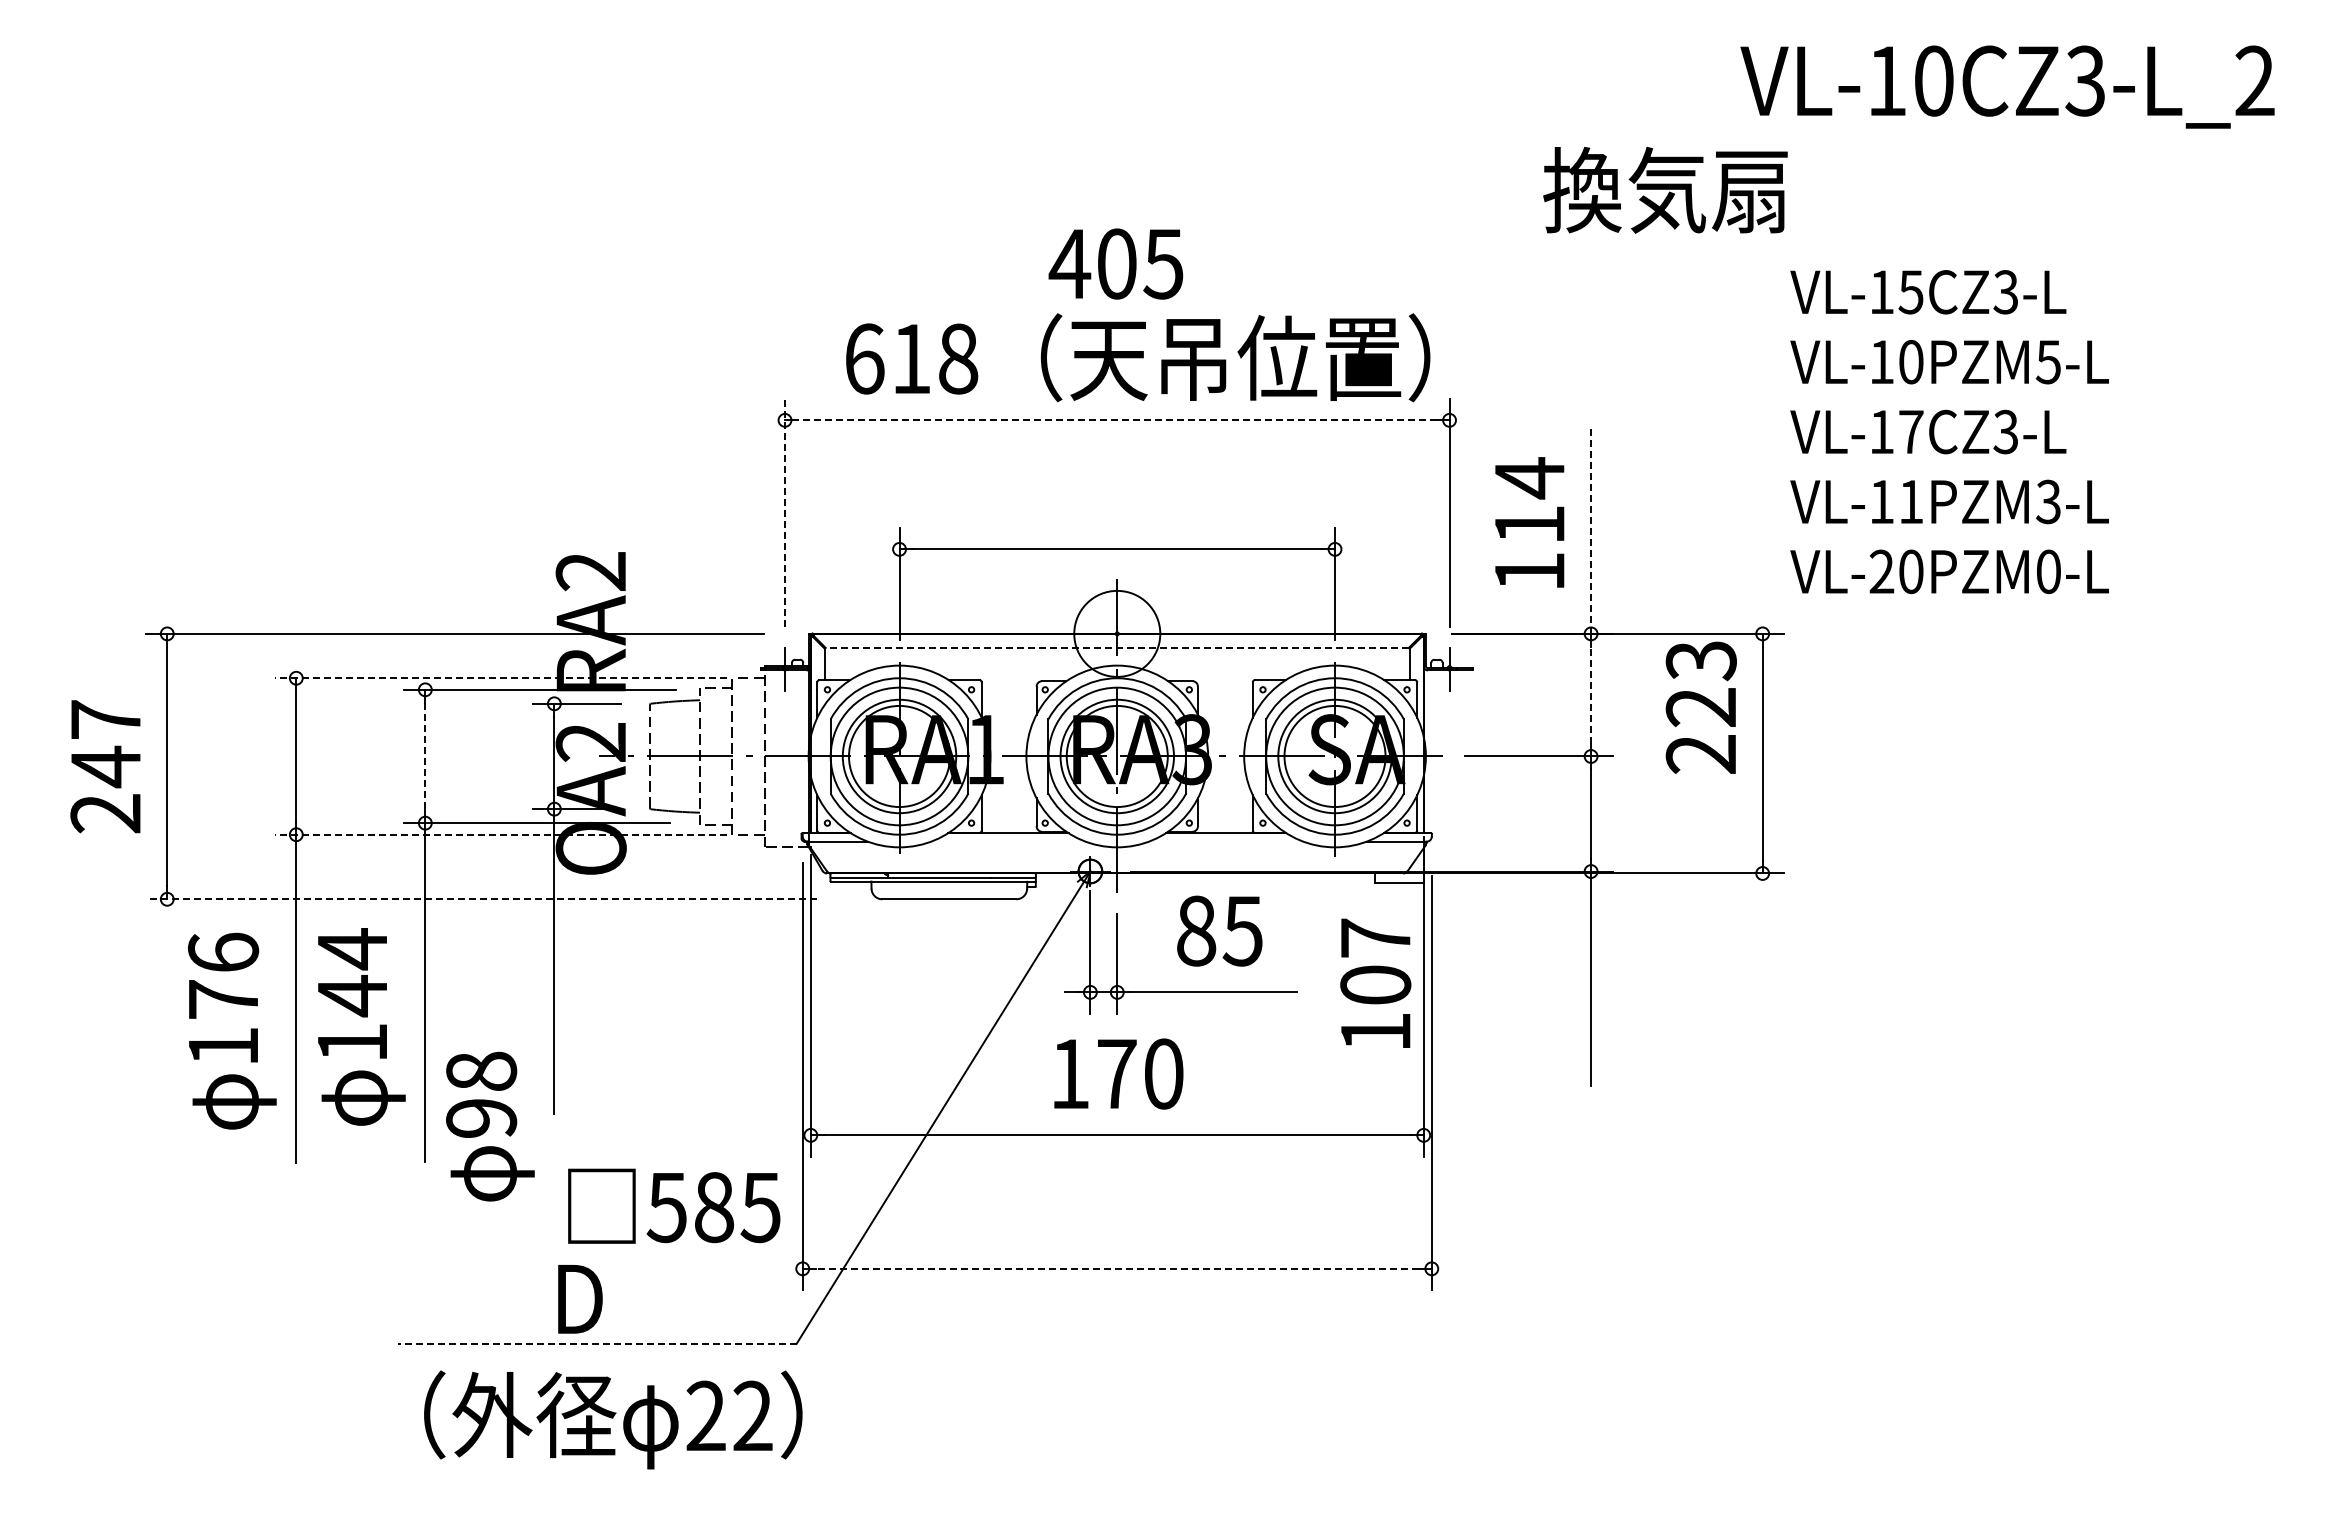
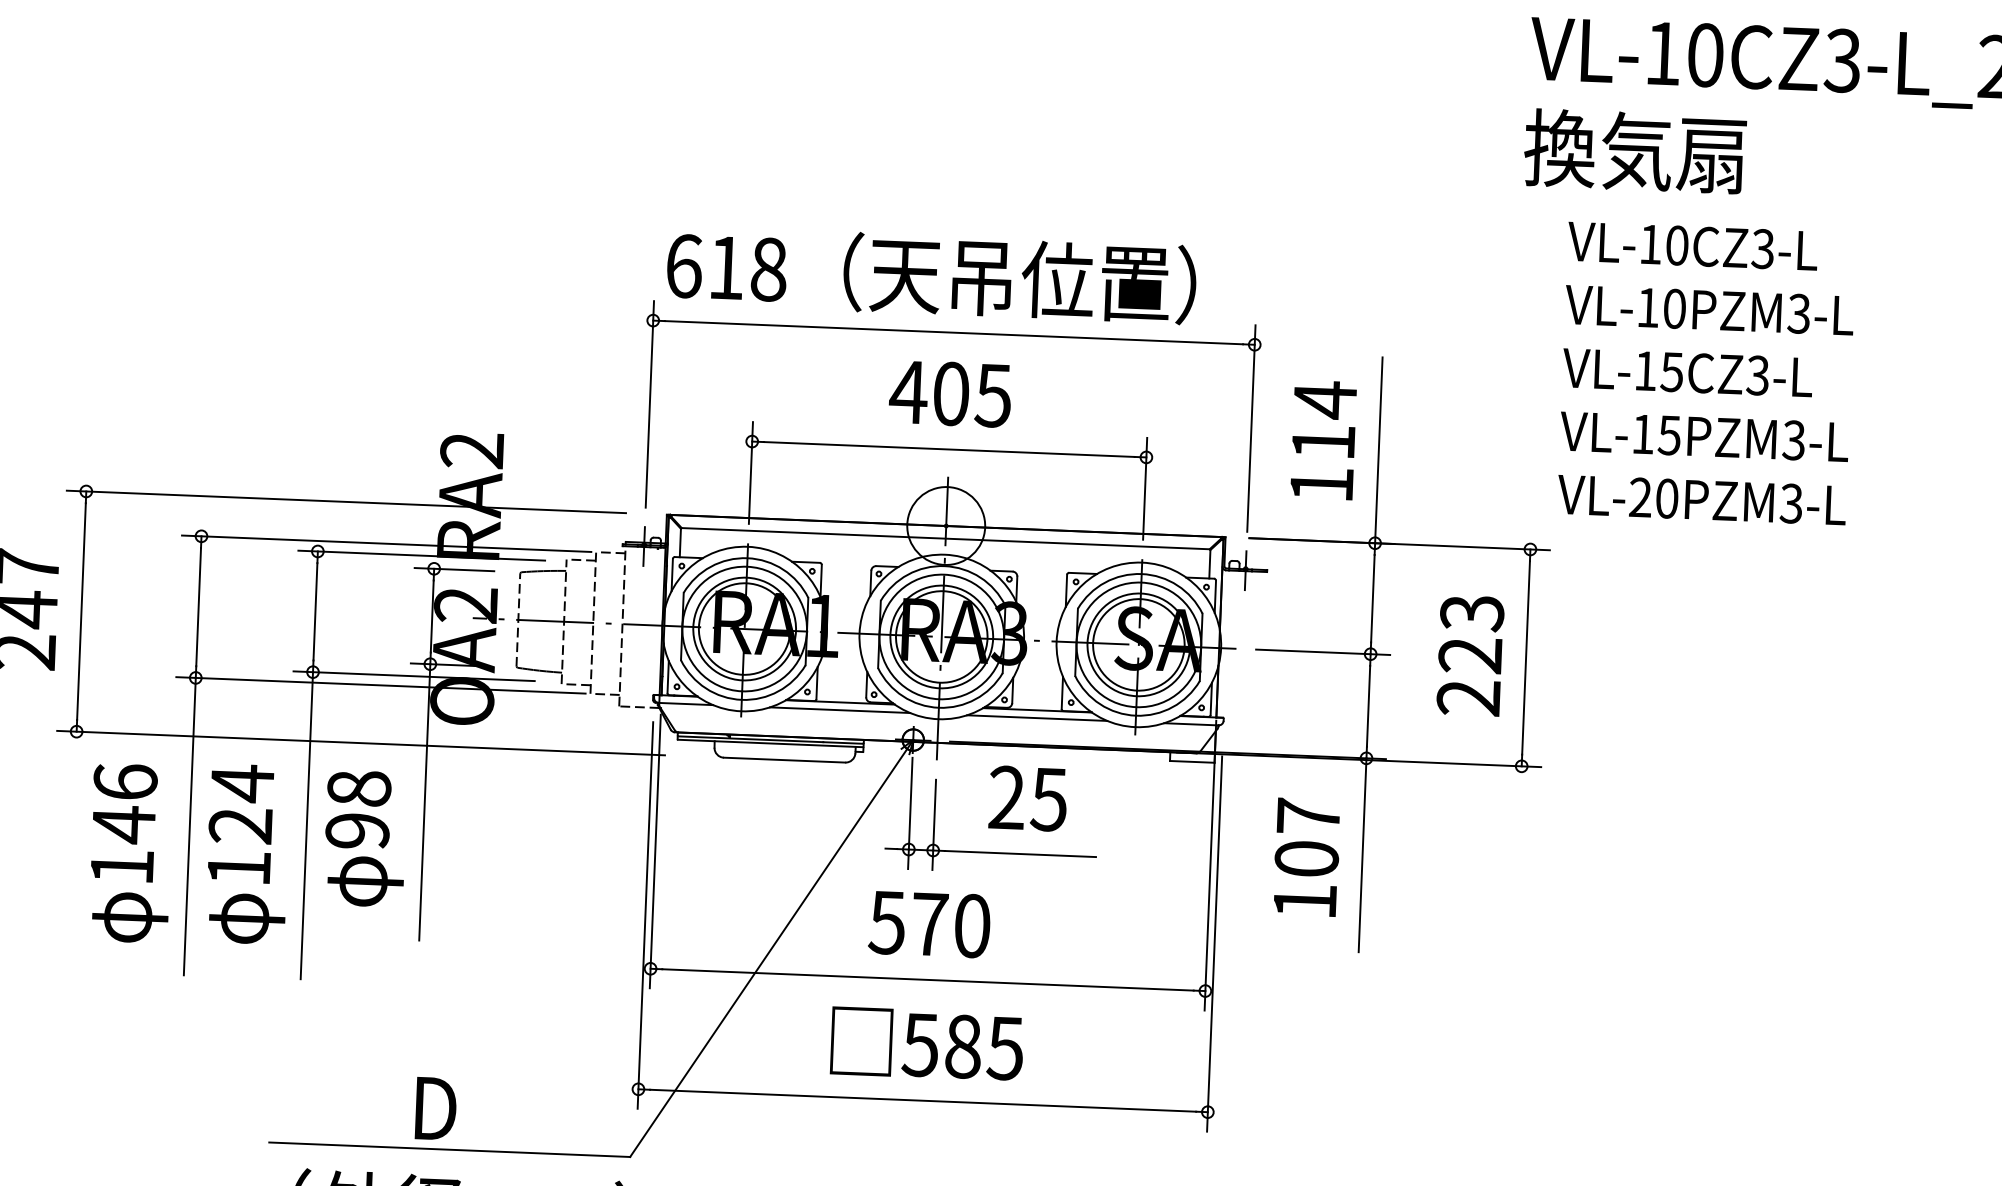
text: (1665, 190) -> (1635, 151), moved
text: (1115, 263) -> (949, 393), moved
text: (1910, 292) -> (1676, 245), VL-15CZ3-L -> VL-10CZ3-L
text: (1138, 357) -> (932, 274), moved
text: (2048, 361) -> (1799, 313), VL-10PZM5-L -> VL-10PZM3-L
line: (1116, 420) -> (953, 332), dashed -> solid
text: (1910, 432) -> (1671, 372), VL-17CZ3-L -> VL-15CZ3-L
text: (1910, 502) -> (1669, 435), VL-11PZM3-L -> VL-15PZM3-L
line: (785, 512) -> (650, 404), dashed -> solid
line: (1591, 531) -> (1379, 450), dashed -> solid
text: (2048, 571) -> (1791, 503), VL-20PZM0-L -> VL-20PZM3-L
line: (1117, 647) -> (945, 538), dashed -> solid
line: (500, 678) -> (386, 543), dashed -> solid
line: (1591, 694) -> (1373, 598), dashed -> solid
text: (1700, 707) -> (1469, 655), moved
line: (425, 756) -> (315, 611), dashed -> solid
line: (500, 834) -> (380, 685), dashed -> solid
line: (1007, 841) -> (839, 709), added
line: (1225, 841) -> (1036, 717), added
line: (481, 899) -> (361, 743), dashed -> solid
text: (1196, 930) -> (1007, 797), 85 -> 25
text: (1375, 982) -> (1306, 856), moved
text: (351, 995) -> (239, 825), 144 -> 124
text: (223, 999) -> (123, 824), 176 -> 146
text: (1069, 1074) -> (886, 923), 170 -> 570
text: (490, 1126) -> (365, 838), moved
text: (674, 1205) -> (927, 1043), moved
line: (1117, 1268) -> (923, 1100), dashed -> solid
line: (596, 1343) -> (449, 1149), dashed -> solid

